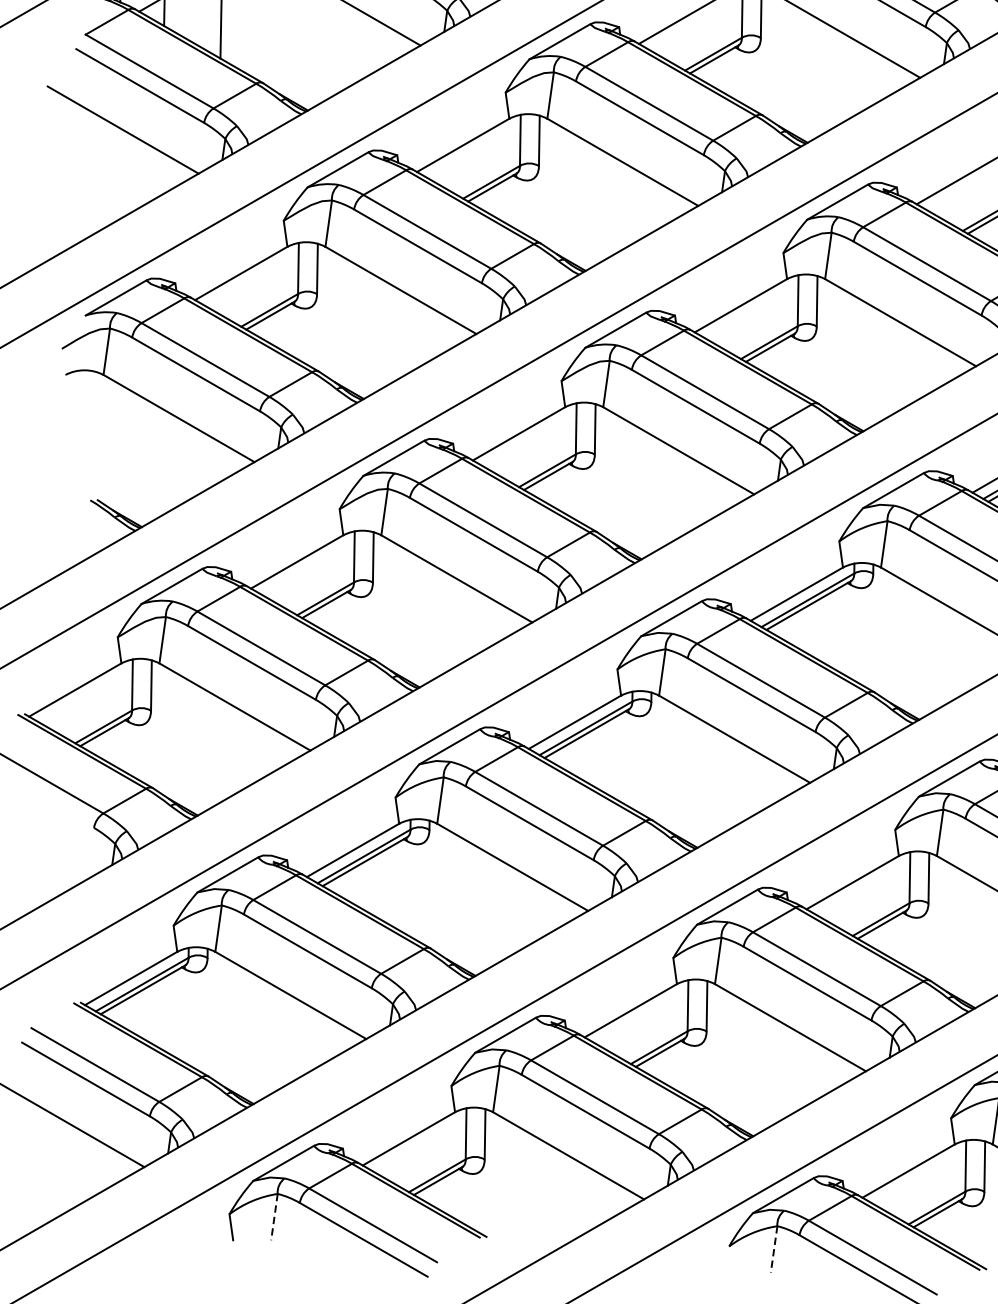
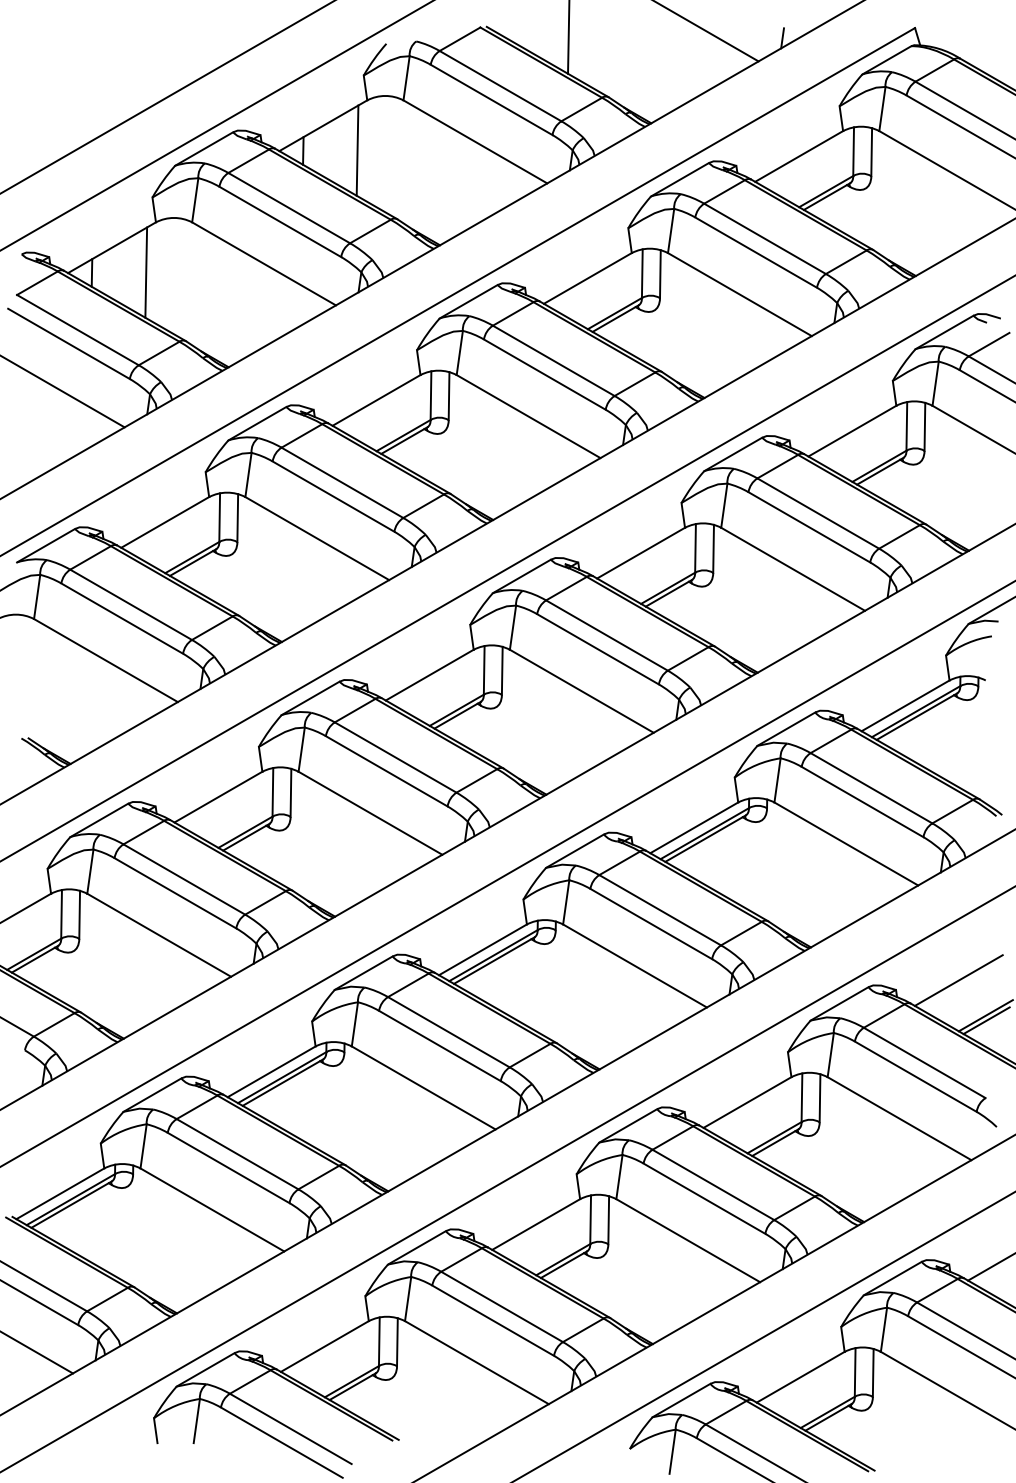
line: (274, 1217) -> (196, 1421), dashed -> solid
line: (773, 1250) -> (672, 1452), dashed -> solid

